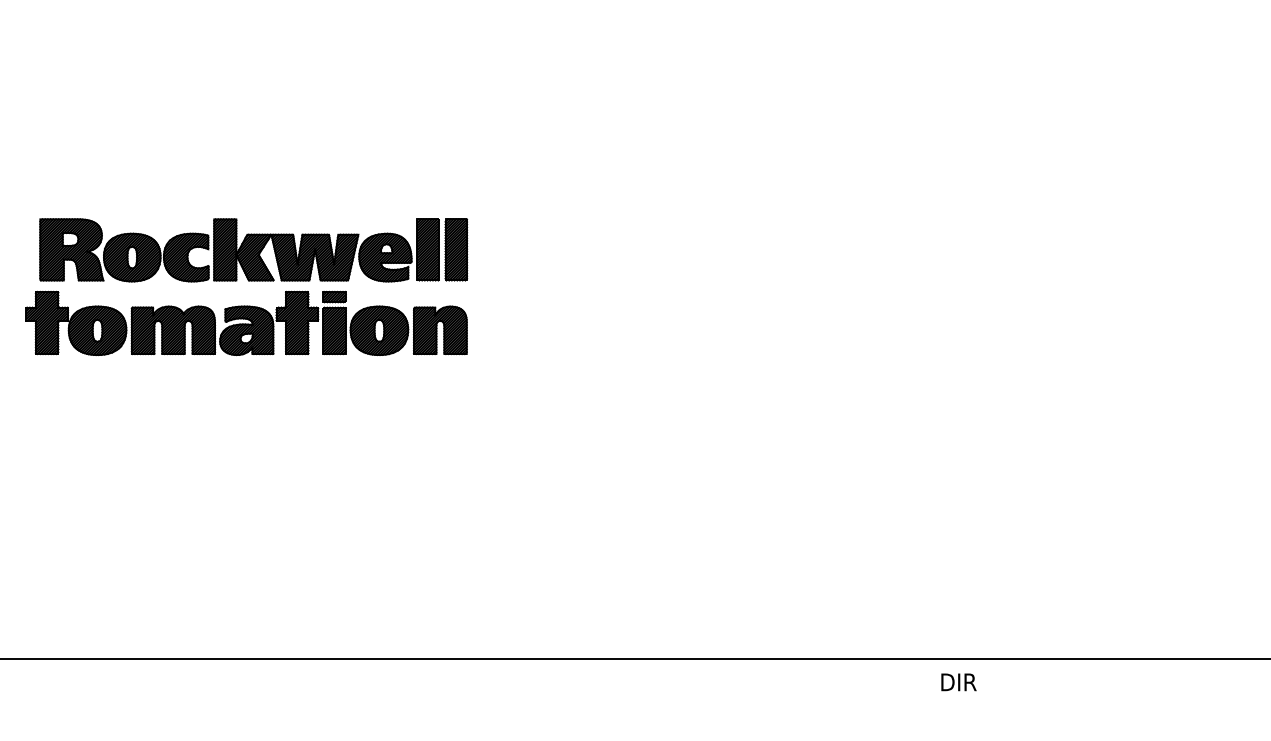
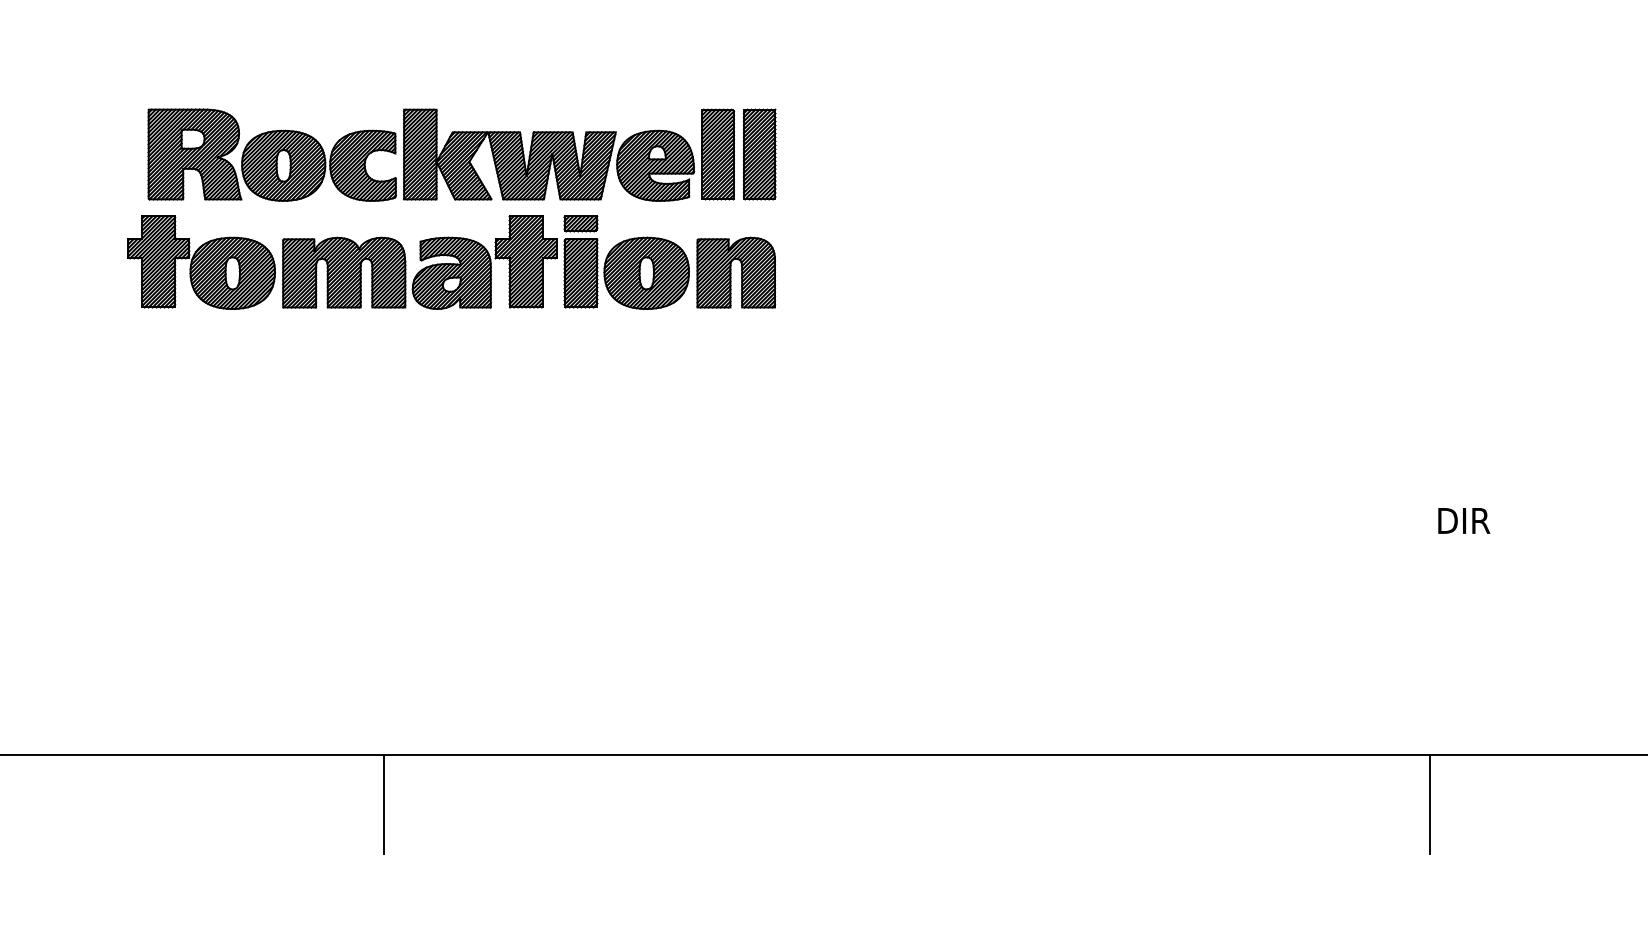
text: (958, 682) -> (1463, 521), moved
line: (200, 692) -> (383, 804), added
line: (912, 692) -> (1429, 804), added

